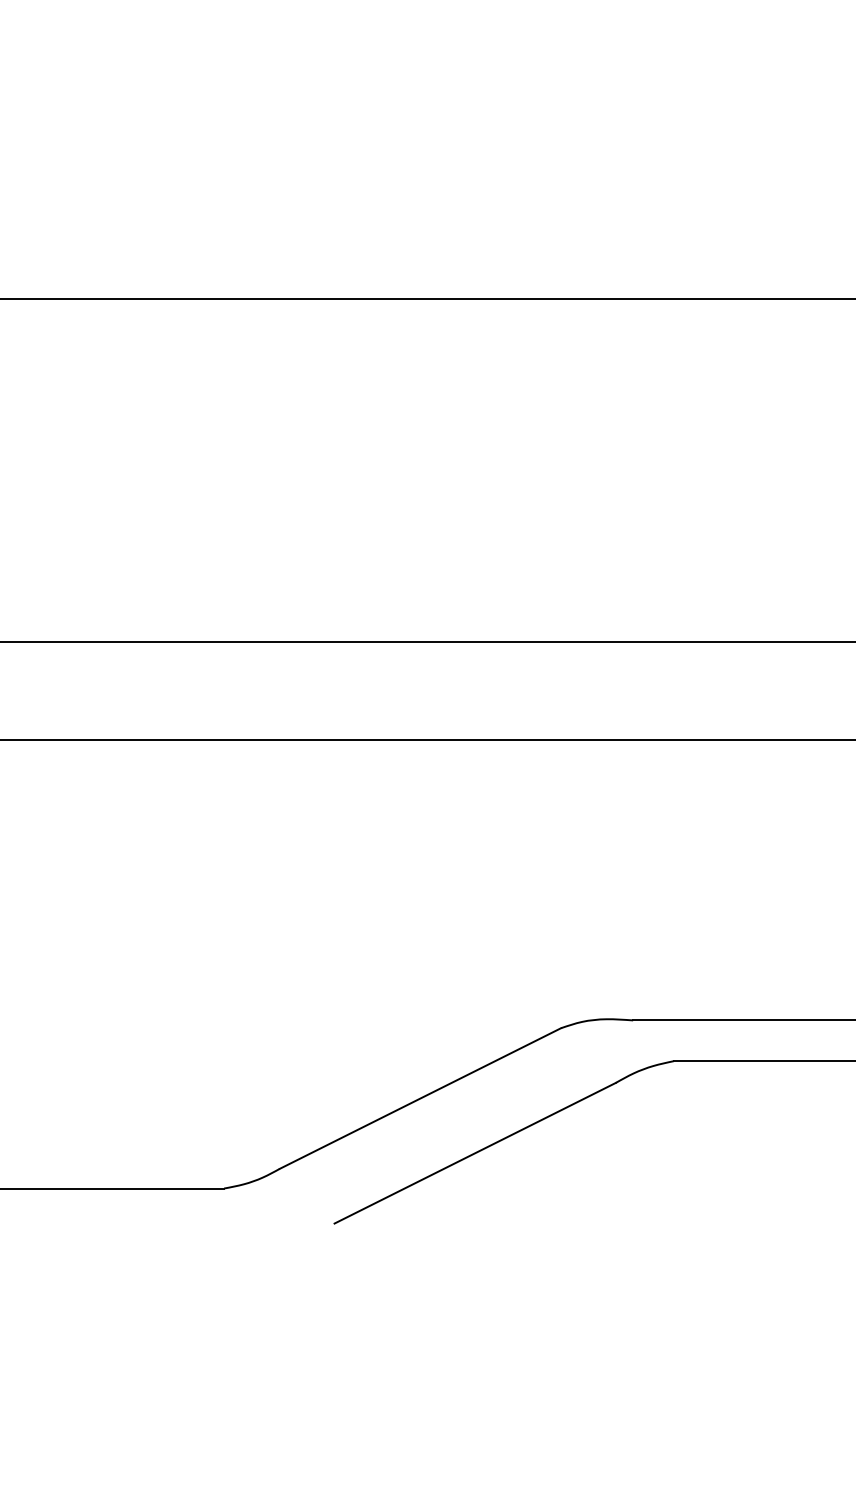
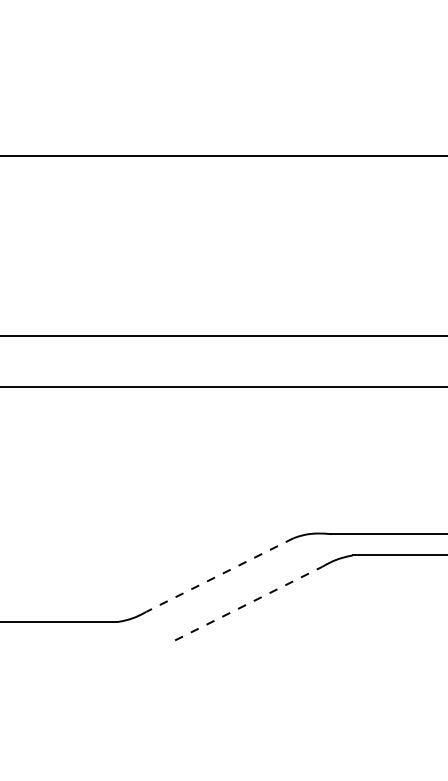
line: (419, 1099) -> (219, 575), solid -> dashed
line: (476, 1152) -> (249, 603), solid -> dashed

